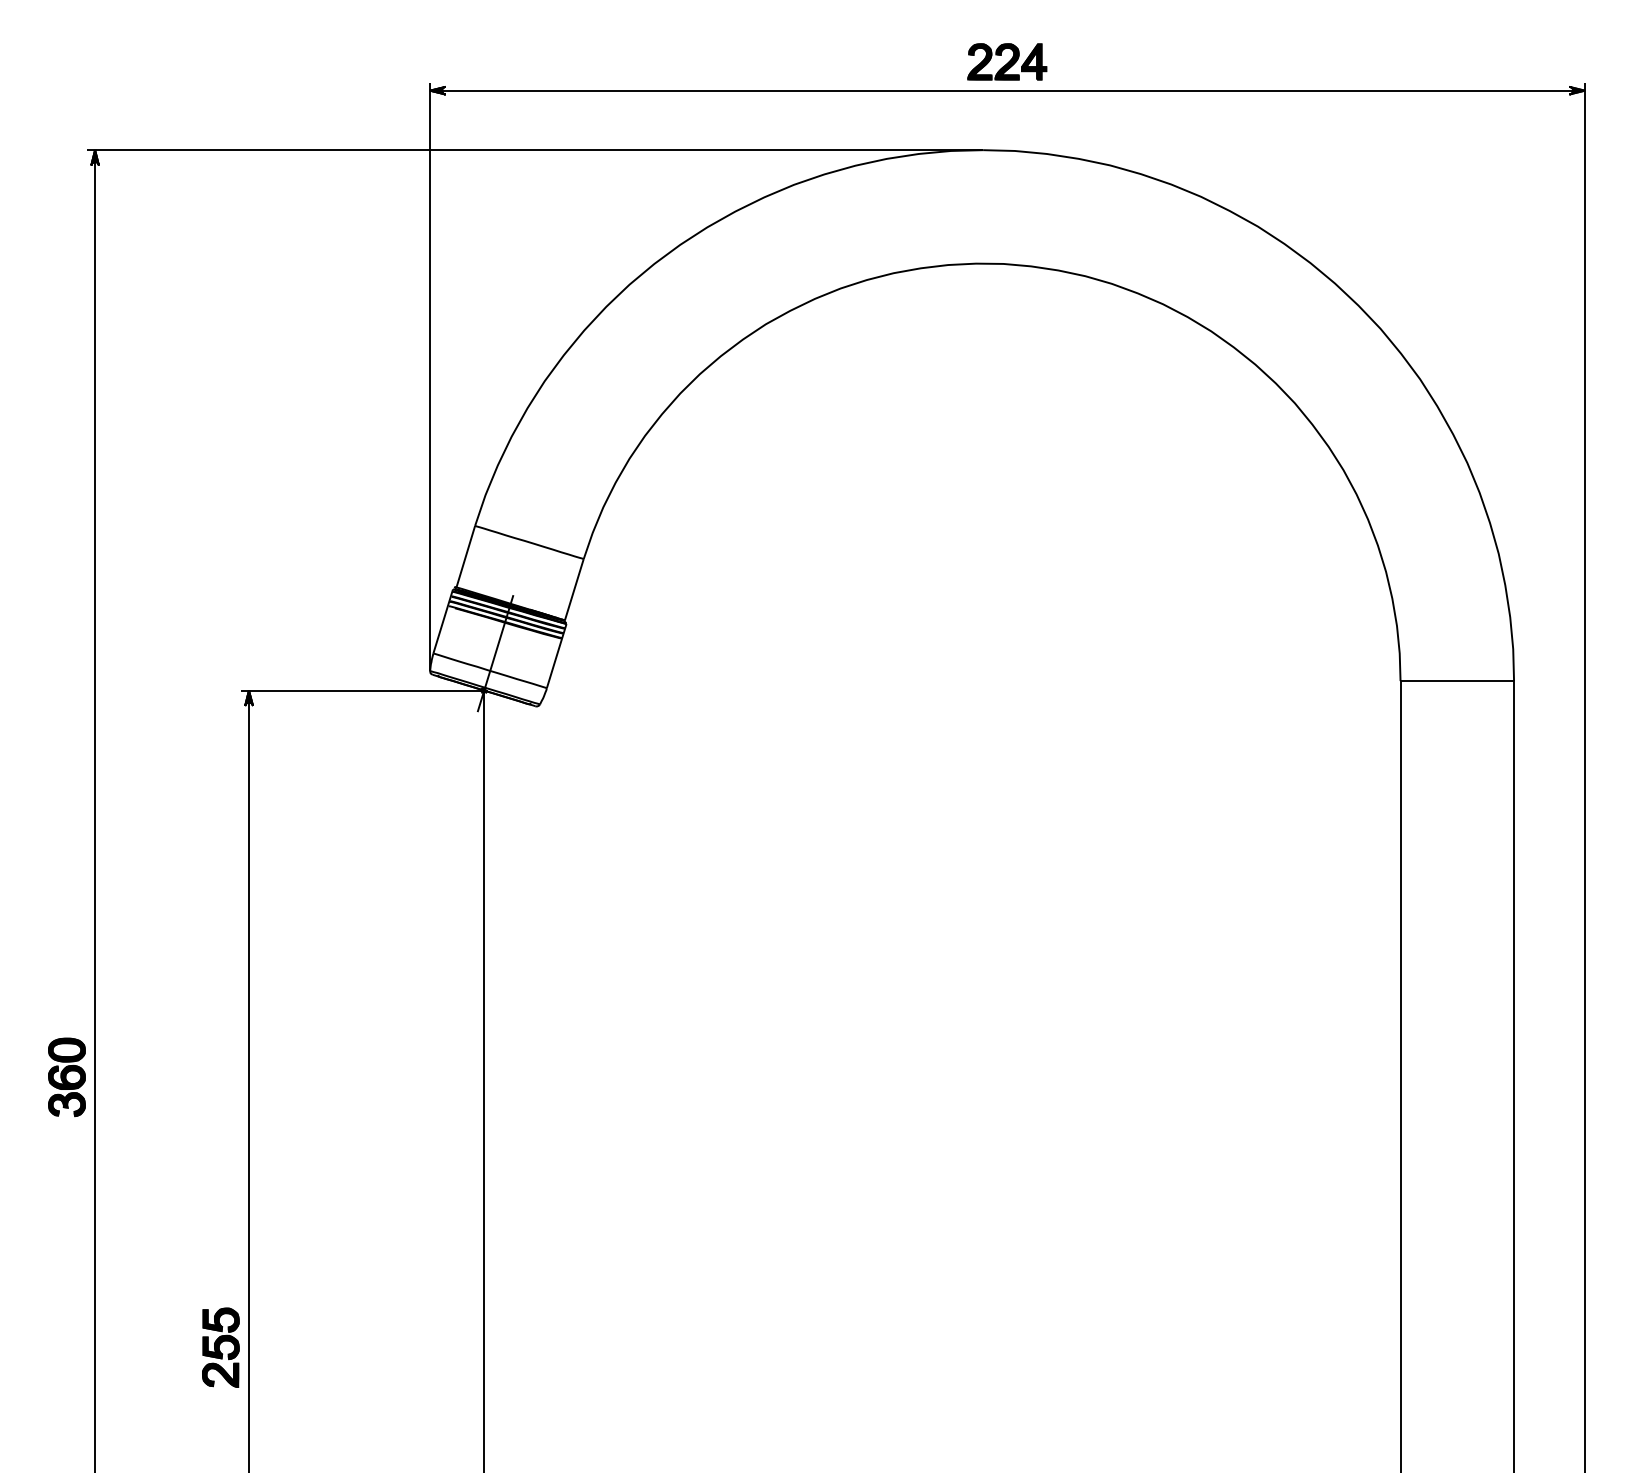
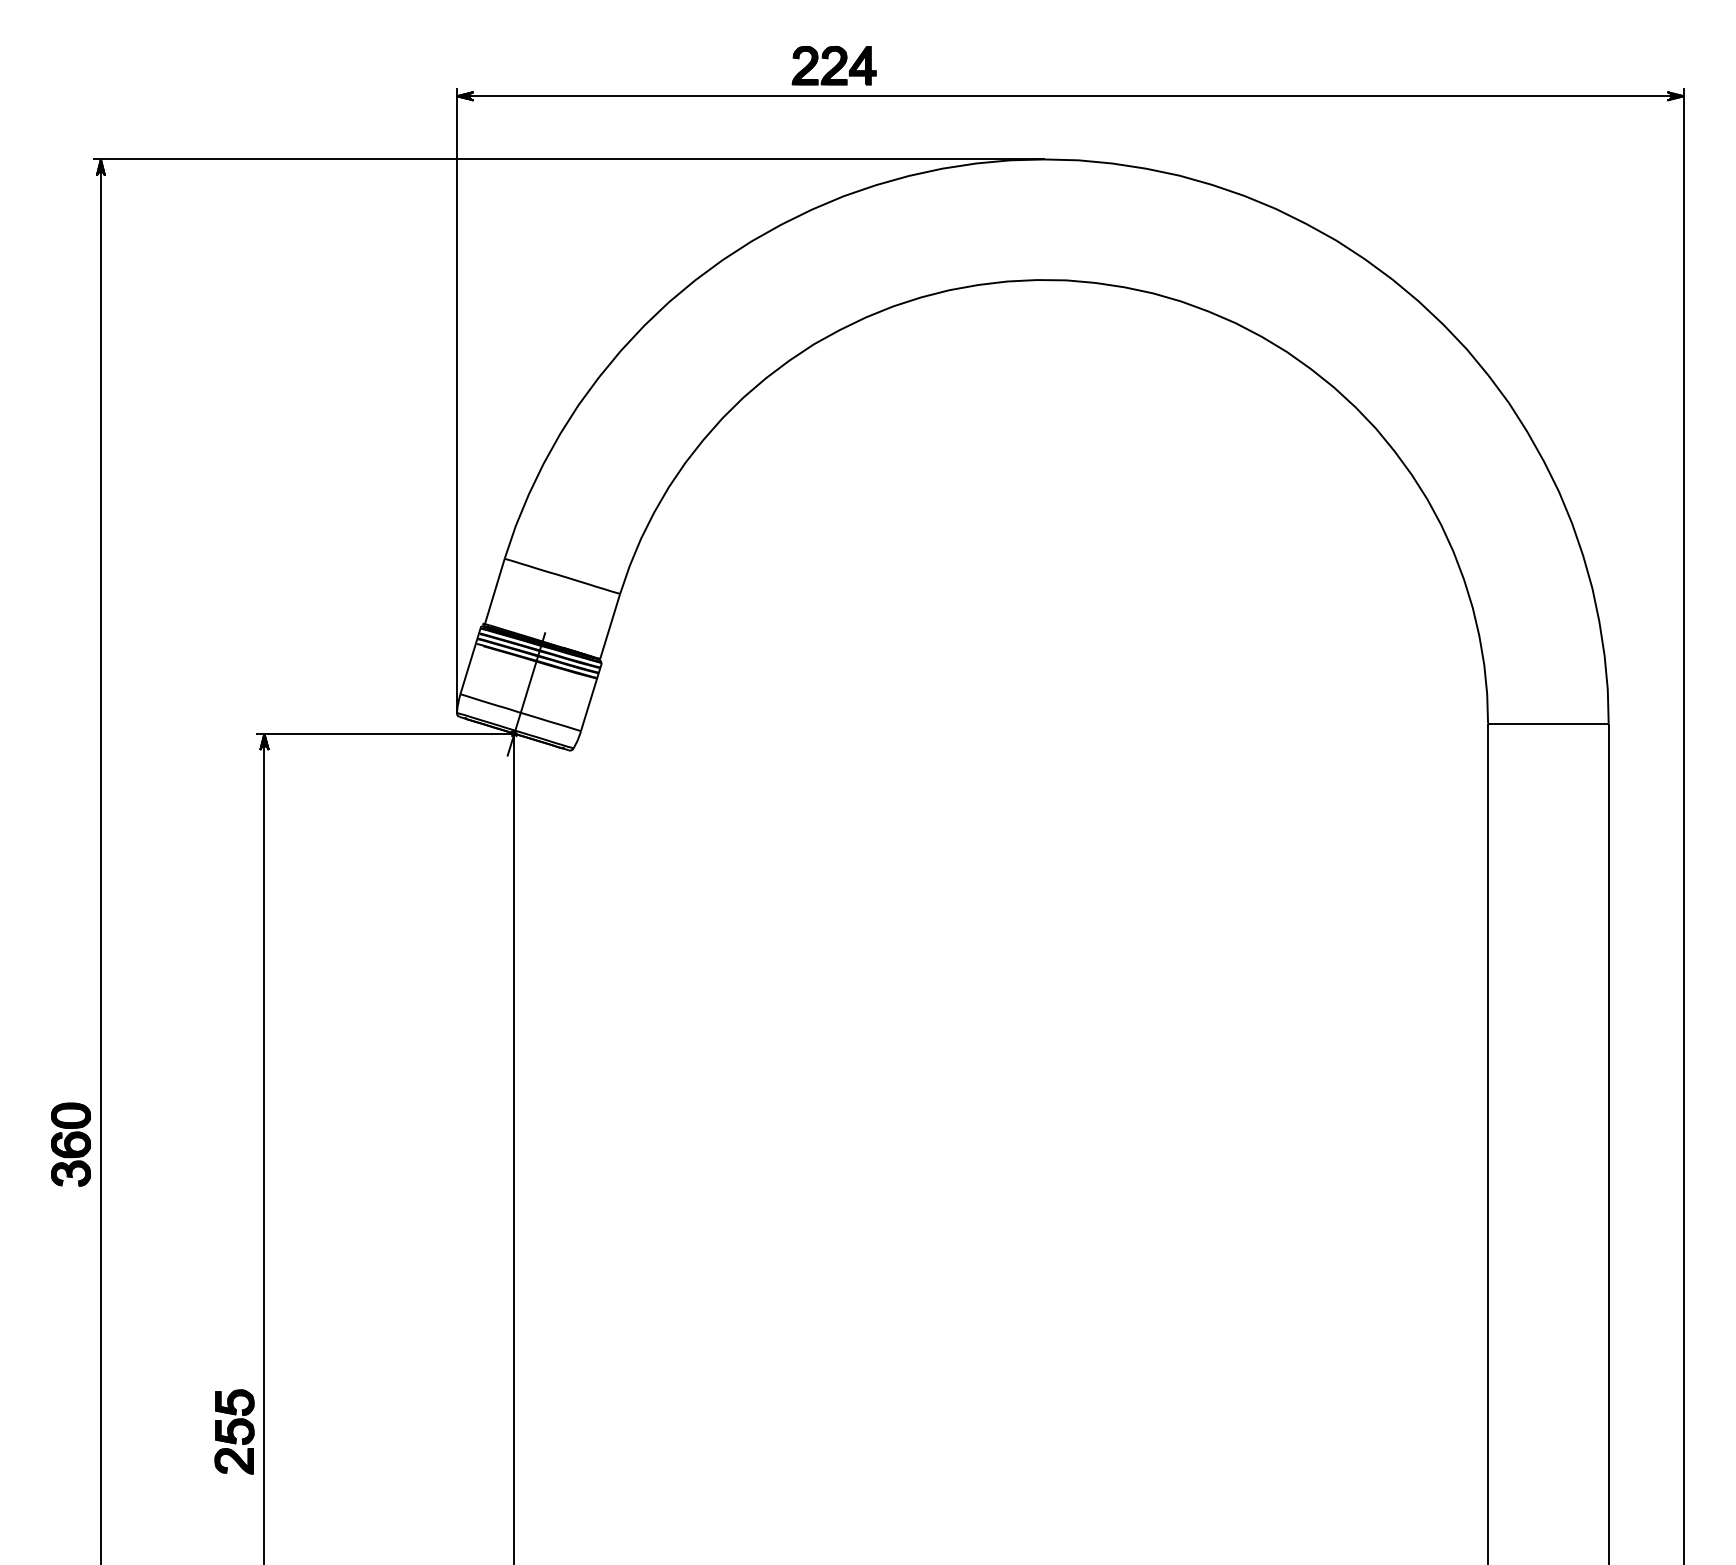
part: (1007, 61) -> (834, 65), moved

